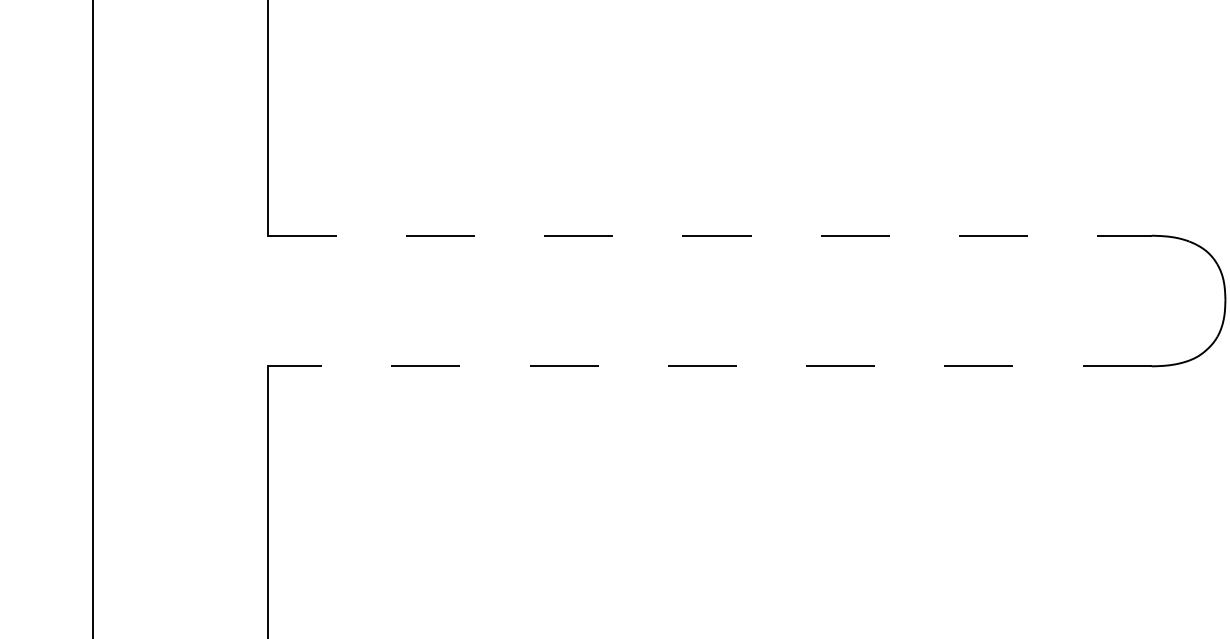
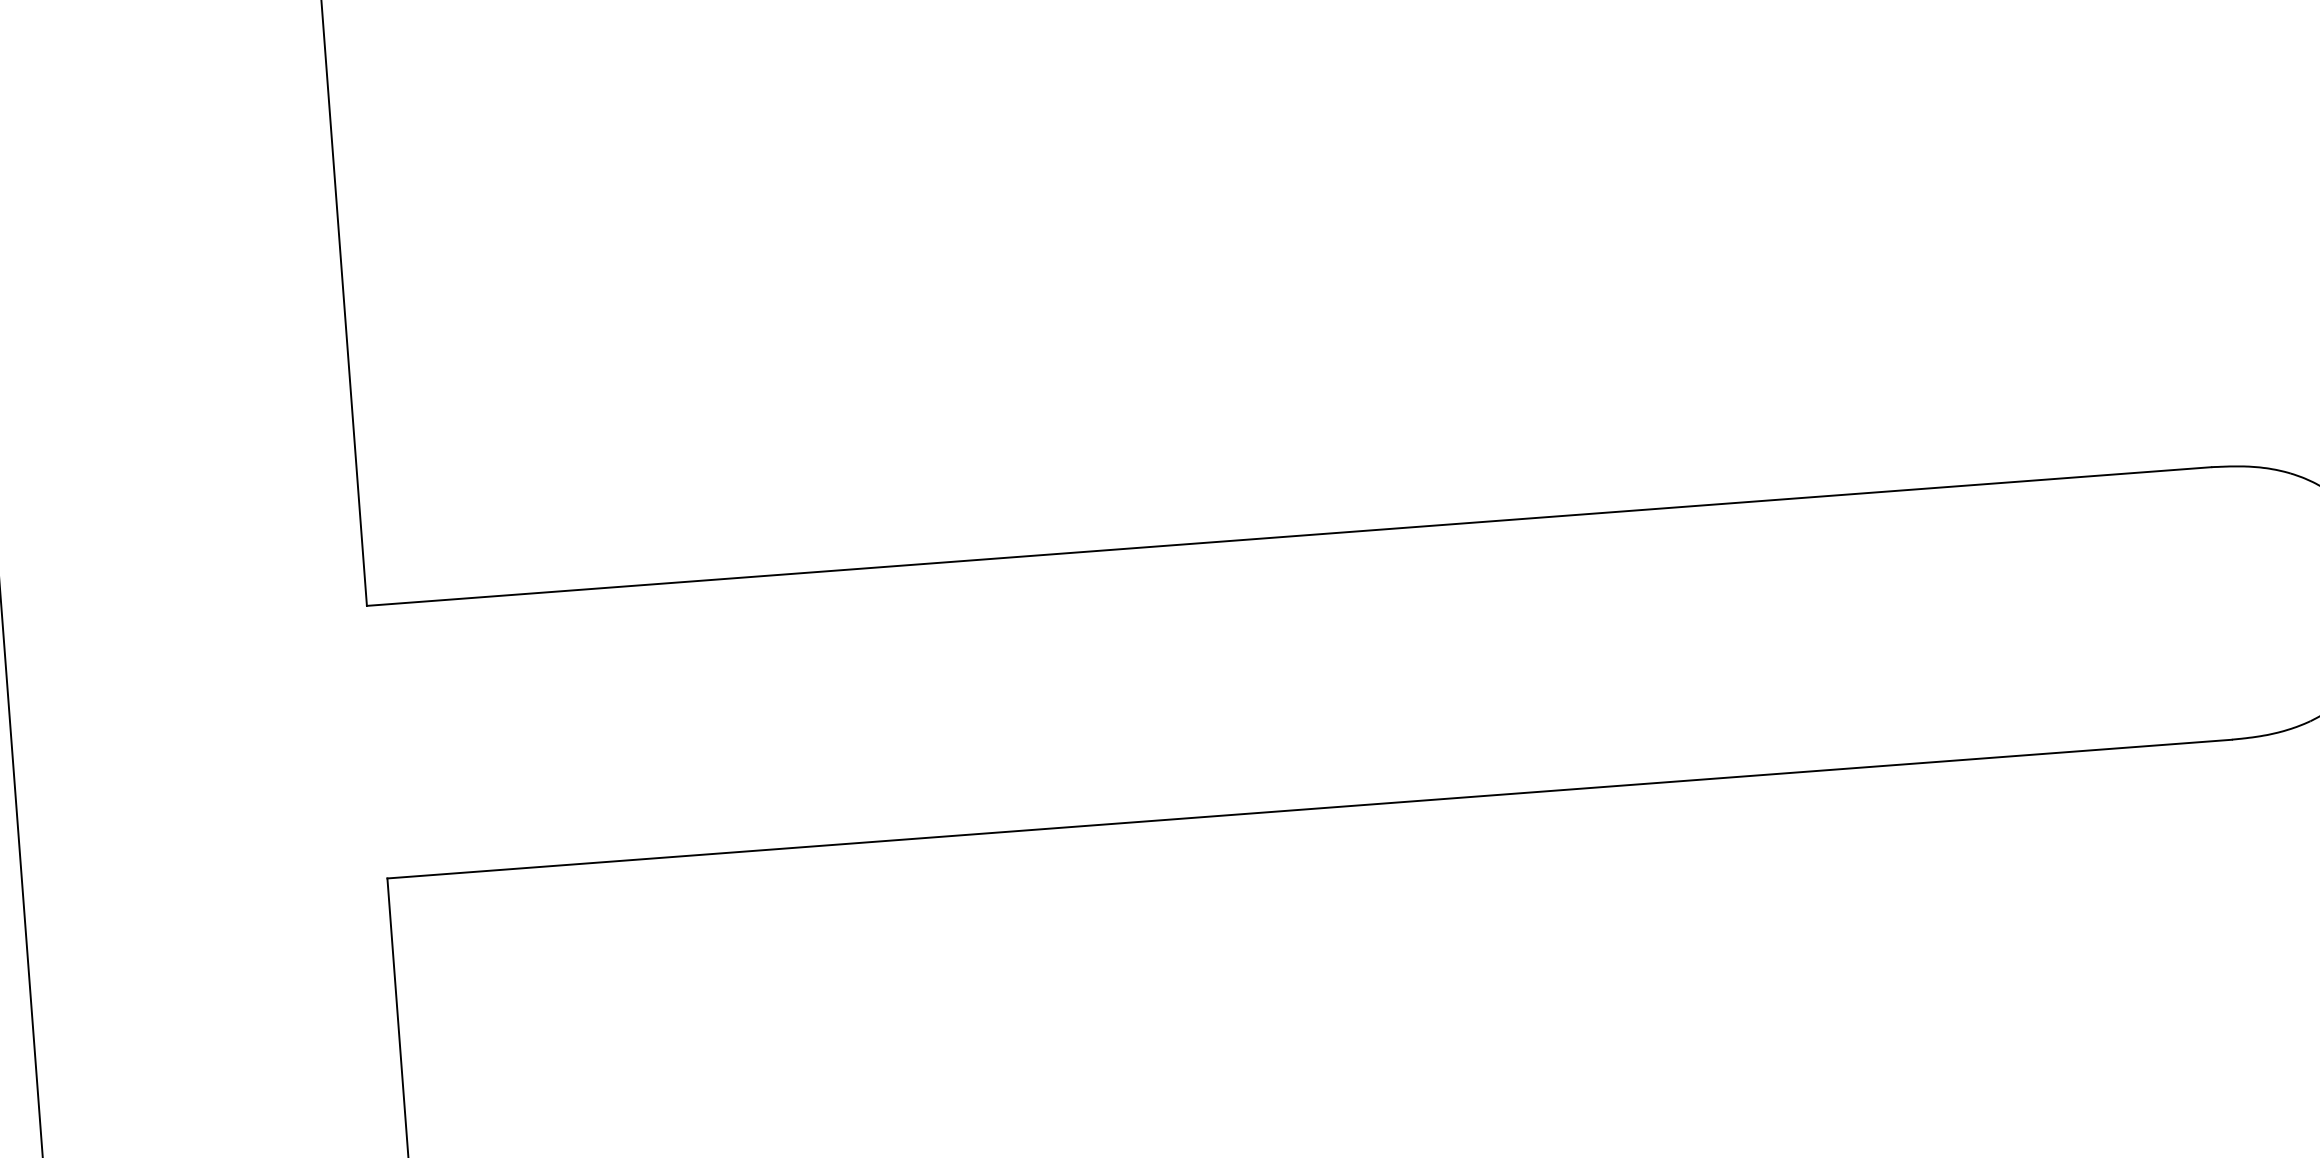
line: (710, 235) -> (1290, 535), dashed -> solid
line: (709, 366) -> (1309, 809), dashed -> solid

